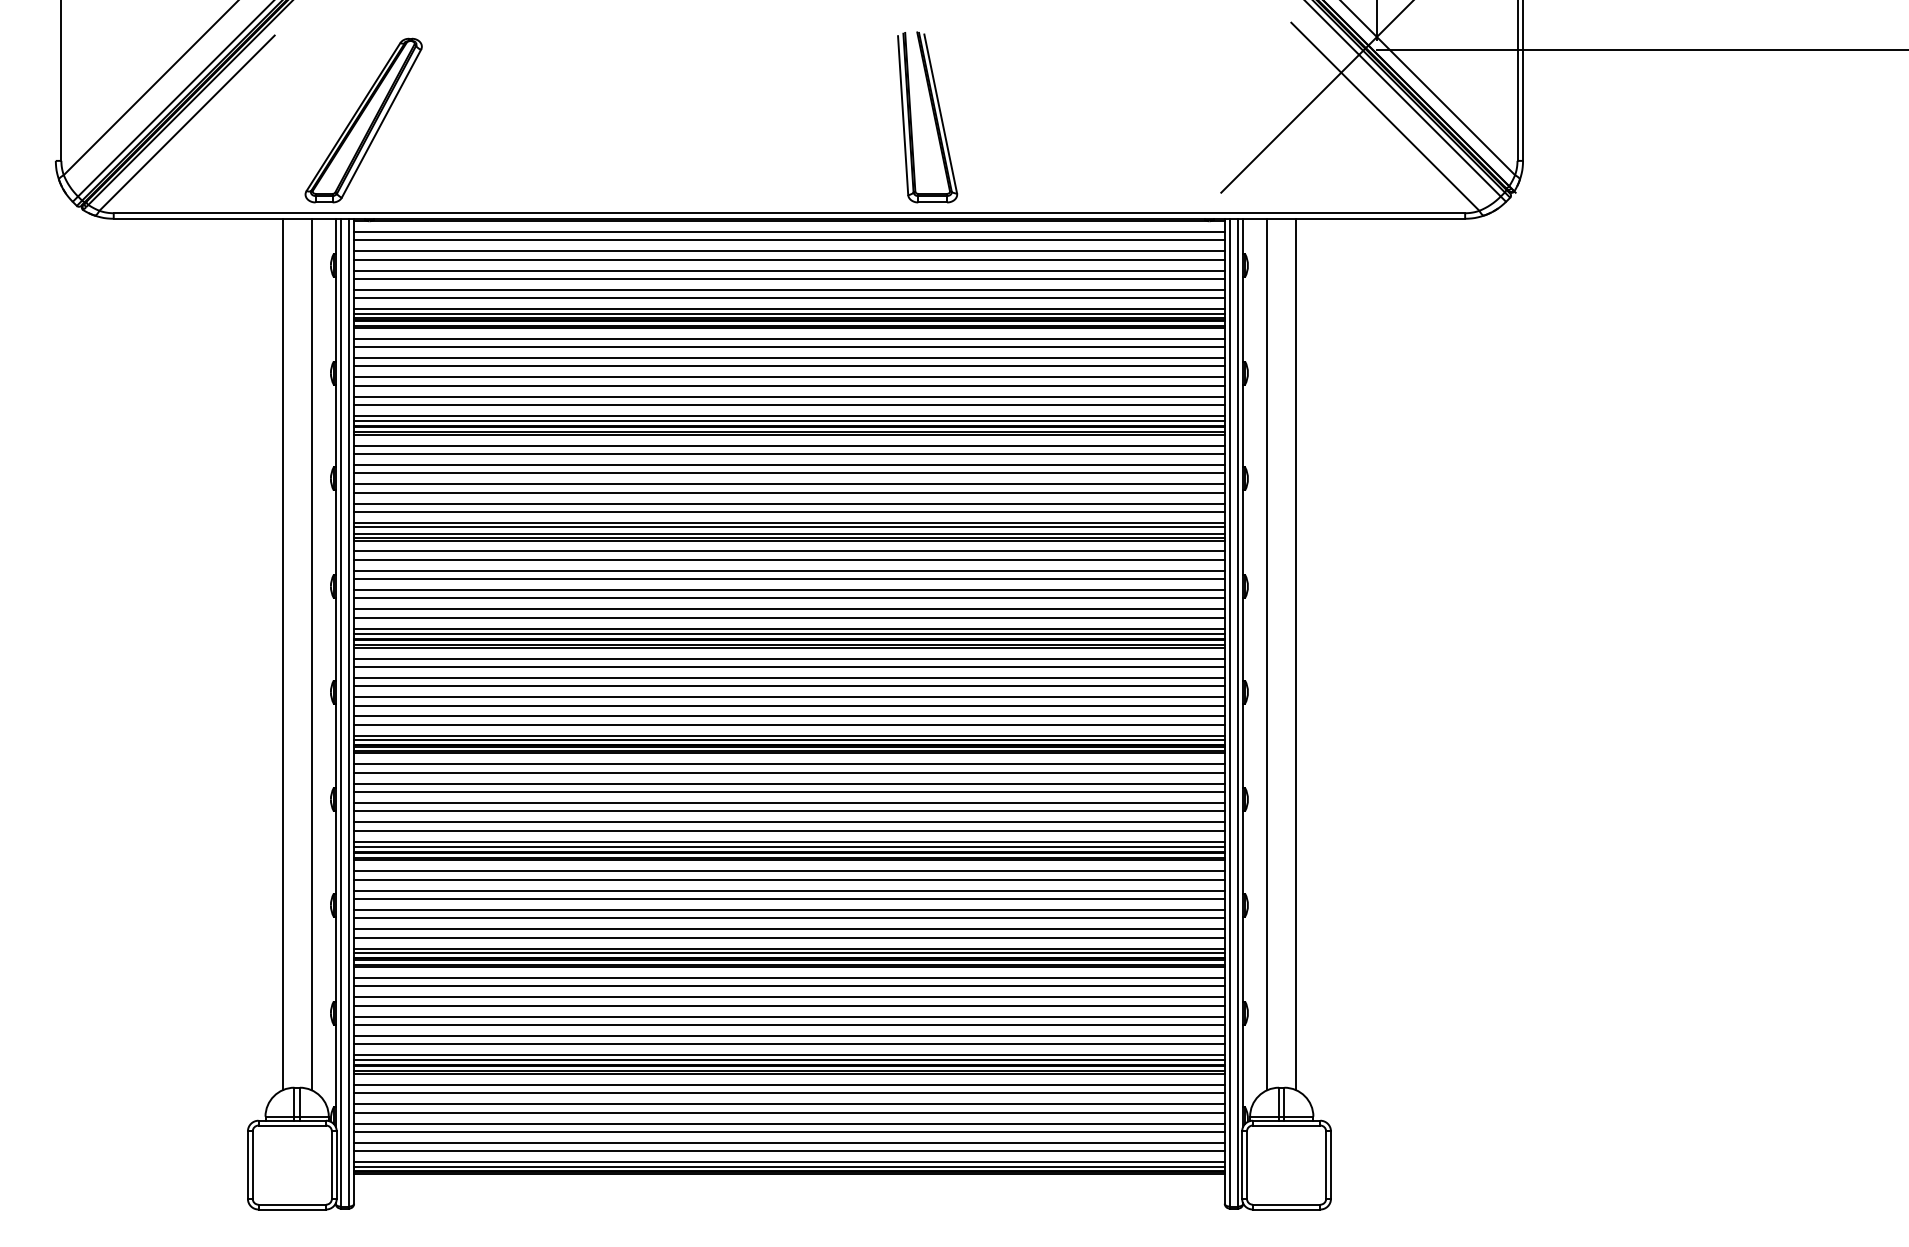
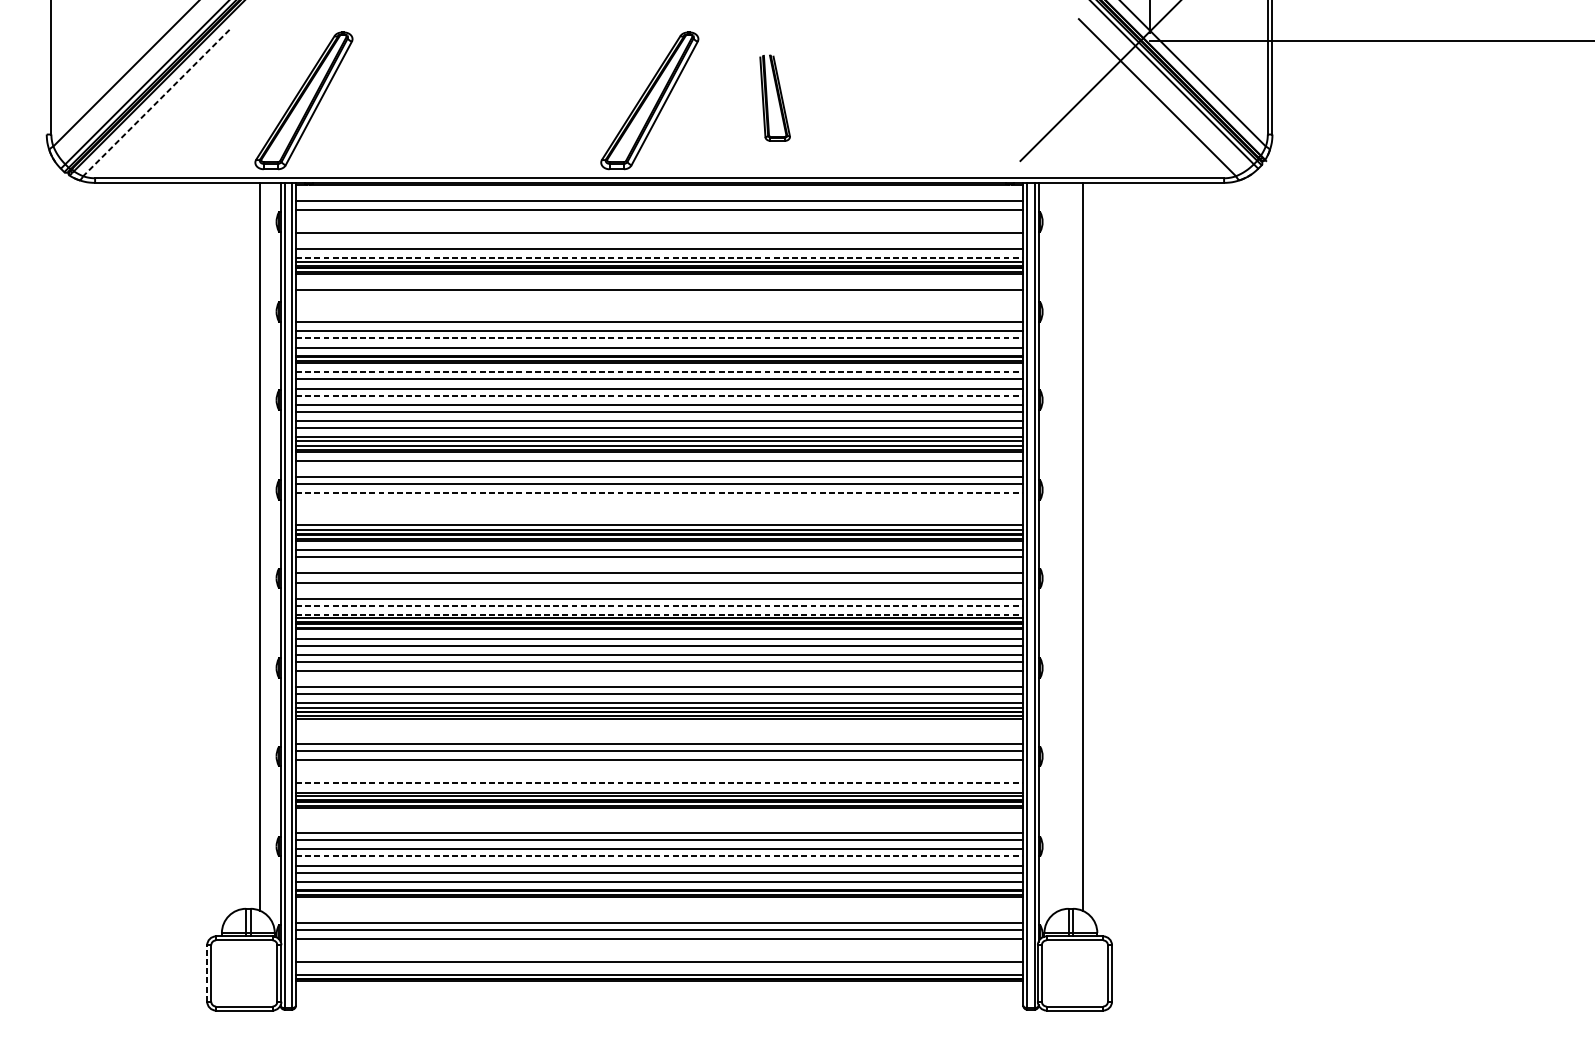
part: (927, 117) -> (774, 98), size x0.6
part: (777, 120) -> (649, 100), added
line: (187, 123) -> (156, 103), solid -> dashed
line: (789, 231) -> (659, 193), removed
line: (789, 259) -> (659, 216), removed
line: (789, 270) -> (659, 226), removed
line: (789, 289) -> (659, 241), removed
line: (789, 309) -> (659, 258), solid -> dashed
line: (789, 338) -> (659, 282), removed
line: (789, 357) -> (659, 298), removed
line: (789, 366) -> (659, 306), removed
line: (789, 377) -> (659, 315), removed
line: (789, 404) -> (659, 338), solid -> dashed
line: (789, 421) -> (659, 352), removed
line: (789, 445) -> (659, 372), solid -> dashed
line: (789, 473) -> (659, 395), solid -> dashed
line: (789, 559) -> (659, 467), removed
line: (789, 590) -> (659, 493), solid -> dashed
line: (789, 598) -> (659, 500), removed
line: (789, 609) -> (659, 509), removed
line: (789, 617) -> (659, 515), removed
line: (282, 654) -> (236, 546), removed
line: (1267, 654) -> (1058, 546), removed
line: (789, 677) -> (659, 566), removed
line: (789, 705) -> (659, 589), removed
line: (789, 724) -> (659, 605), solid -> dashed
line: (789, 735) -> (659, 614), solid -> dashed
line: (789, 811) -> (659, 678), removed
line: (789, 871) -> (659, 728), removed
line: (789, 879) -> (659, 734), removed
line: (789, 918) -> (659, 767), removed
line: (789, 929) -> (659, 776), removed
line: (789, 937) -> (659, 783), solid -> dashed
line: (789, 978) -> (659, 817), removed
line: (789, 986) -> (659, 824), removed
line: (789, 1024) -> (659, 855), solid -> dashed
line: (789, 1060) -> (659, 886), removed
line: (789, 1085) -> (659, 906), removed
line: (789, 1093) -> (659, 913), removed
line: (789, 1132) -> (659, 946), removed
line: (789, 1142) -> (659, 954), removed
line: (789, 1162) -> (659, 971), removed
line: (247, 1165) -> (206, 973), solid -> dashed

